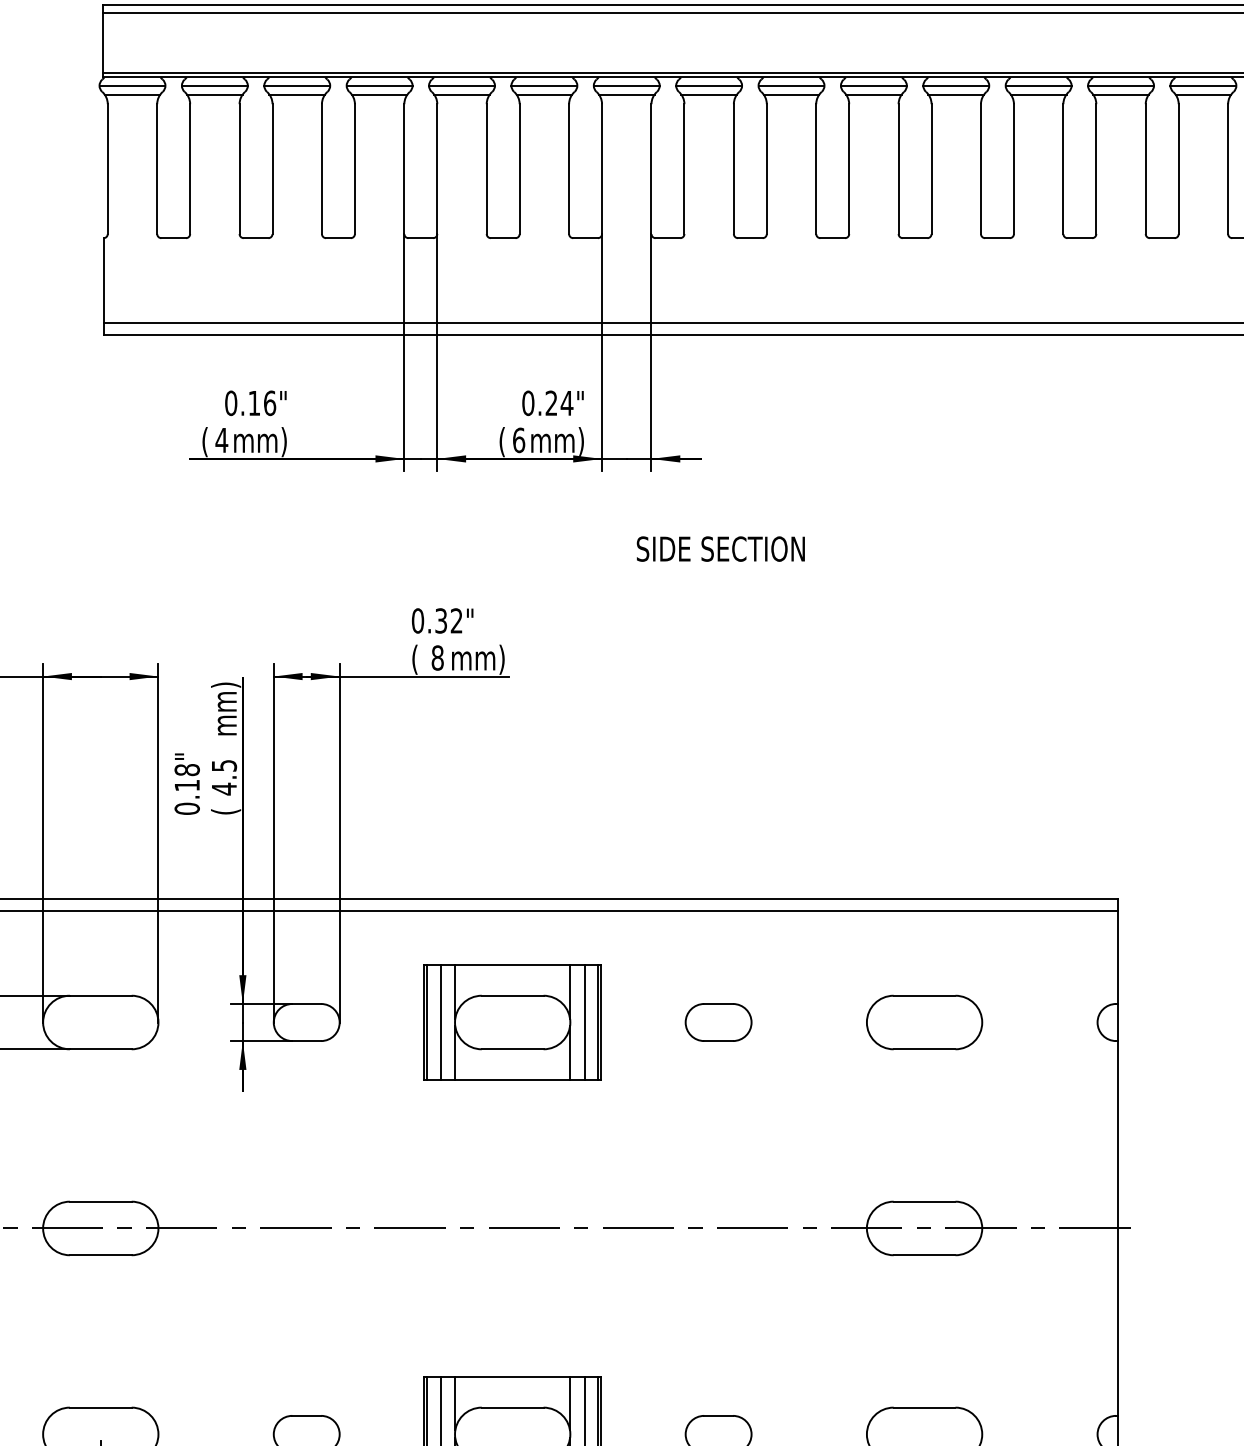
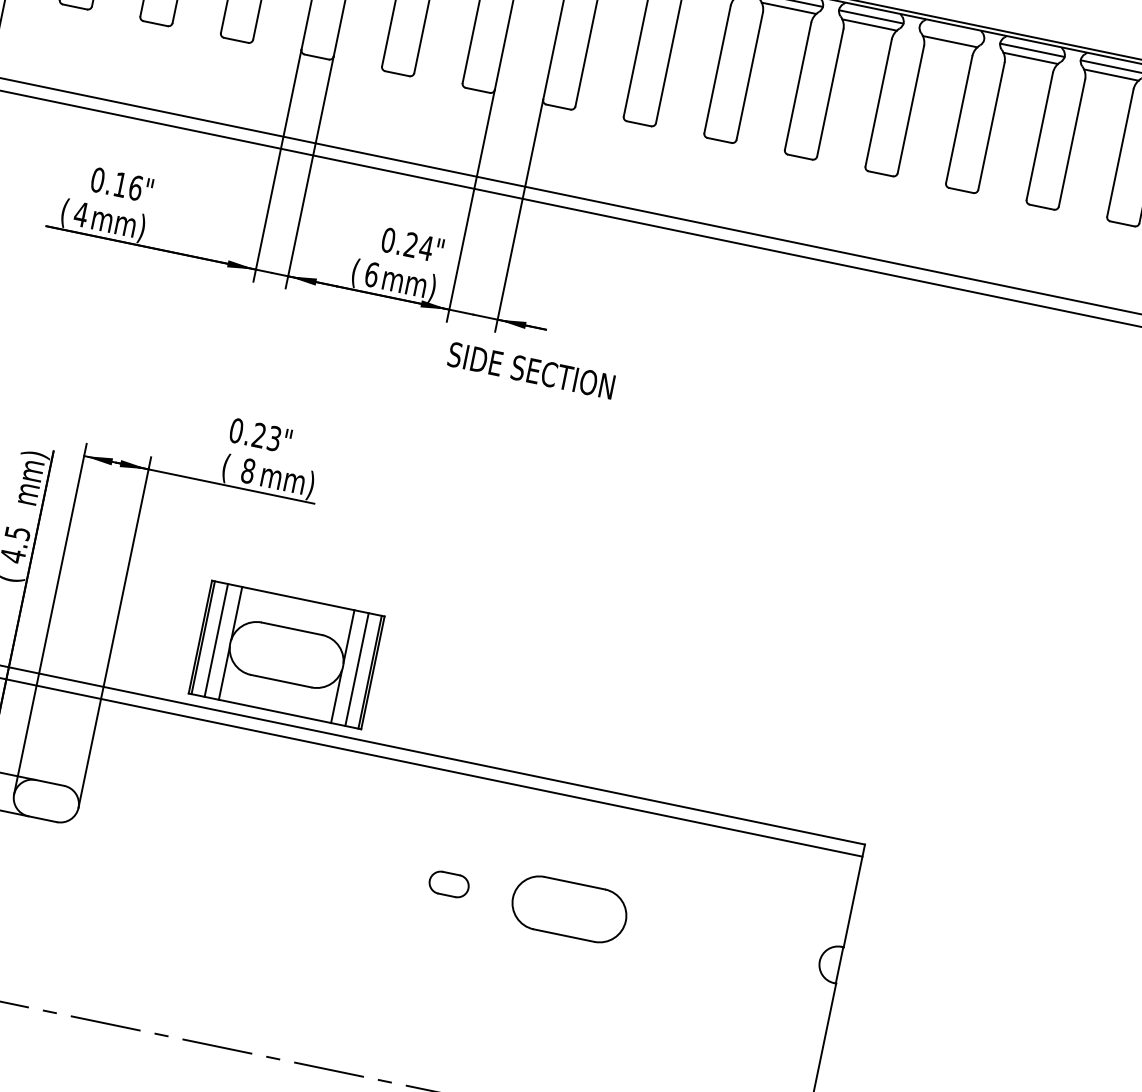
line: (1038, 86) -> (951, 33), removed
text: (720, 548) -> (531, 370), moved
text: (448, 620) -> (266, 436), 0.32" -> 0.23"
part: (512, 1022) -> (286, 654), moved
part: (718, 1022) -> (449, 884), size x0.6
part: (924, 1022) -> (569, 909), moved

